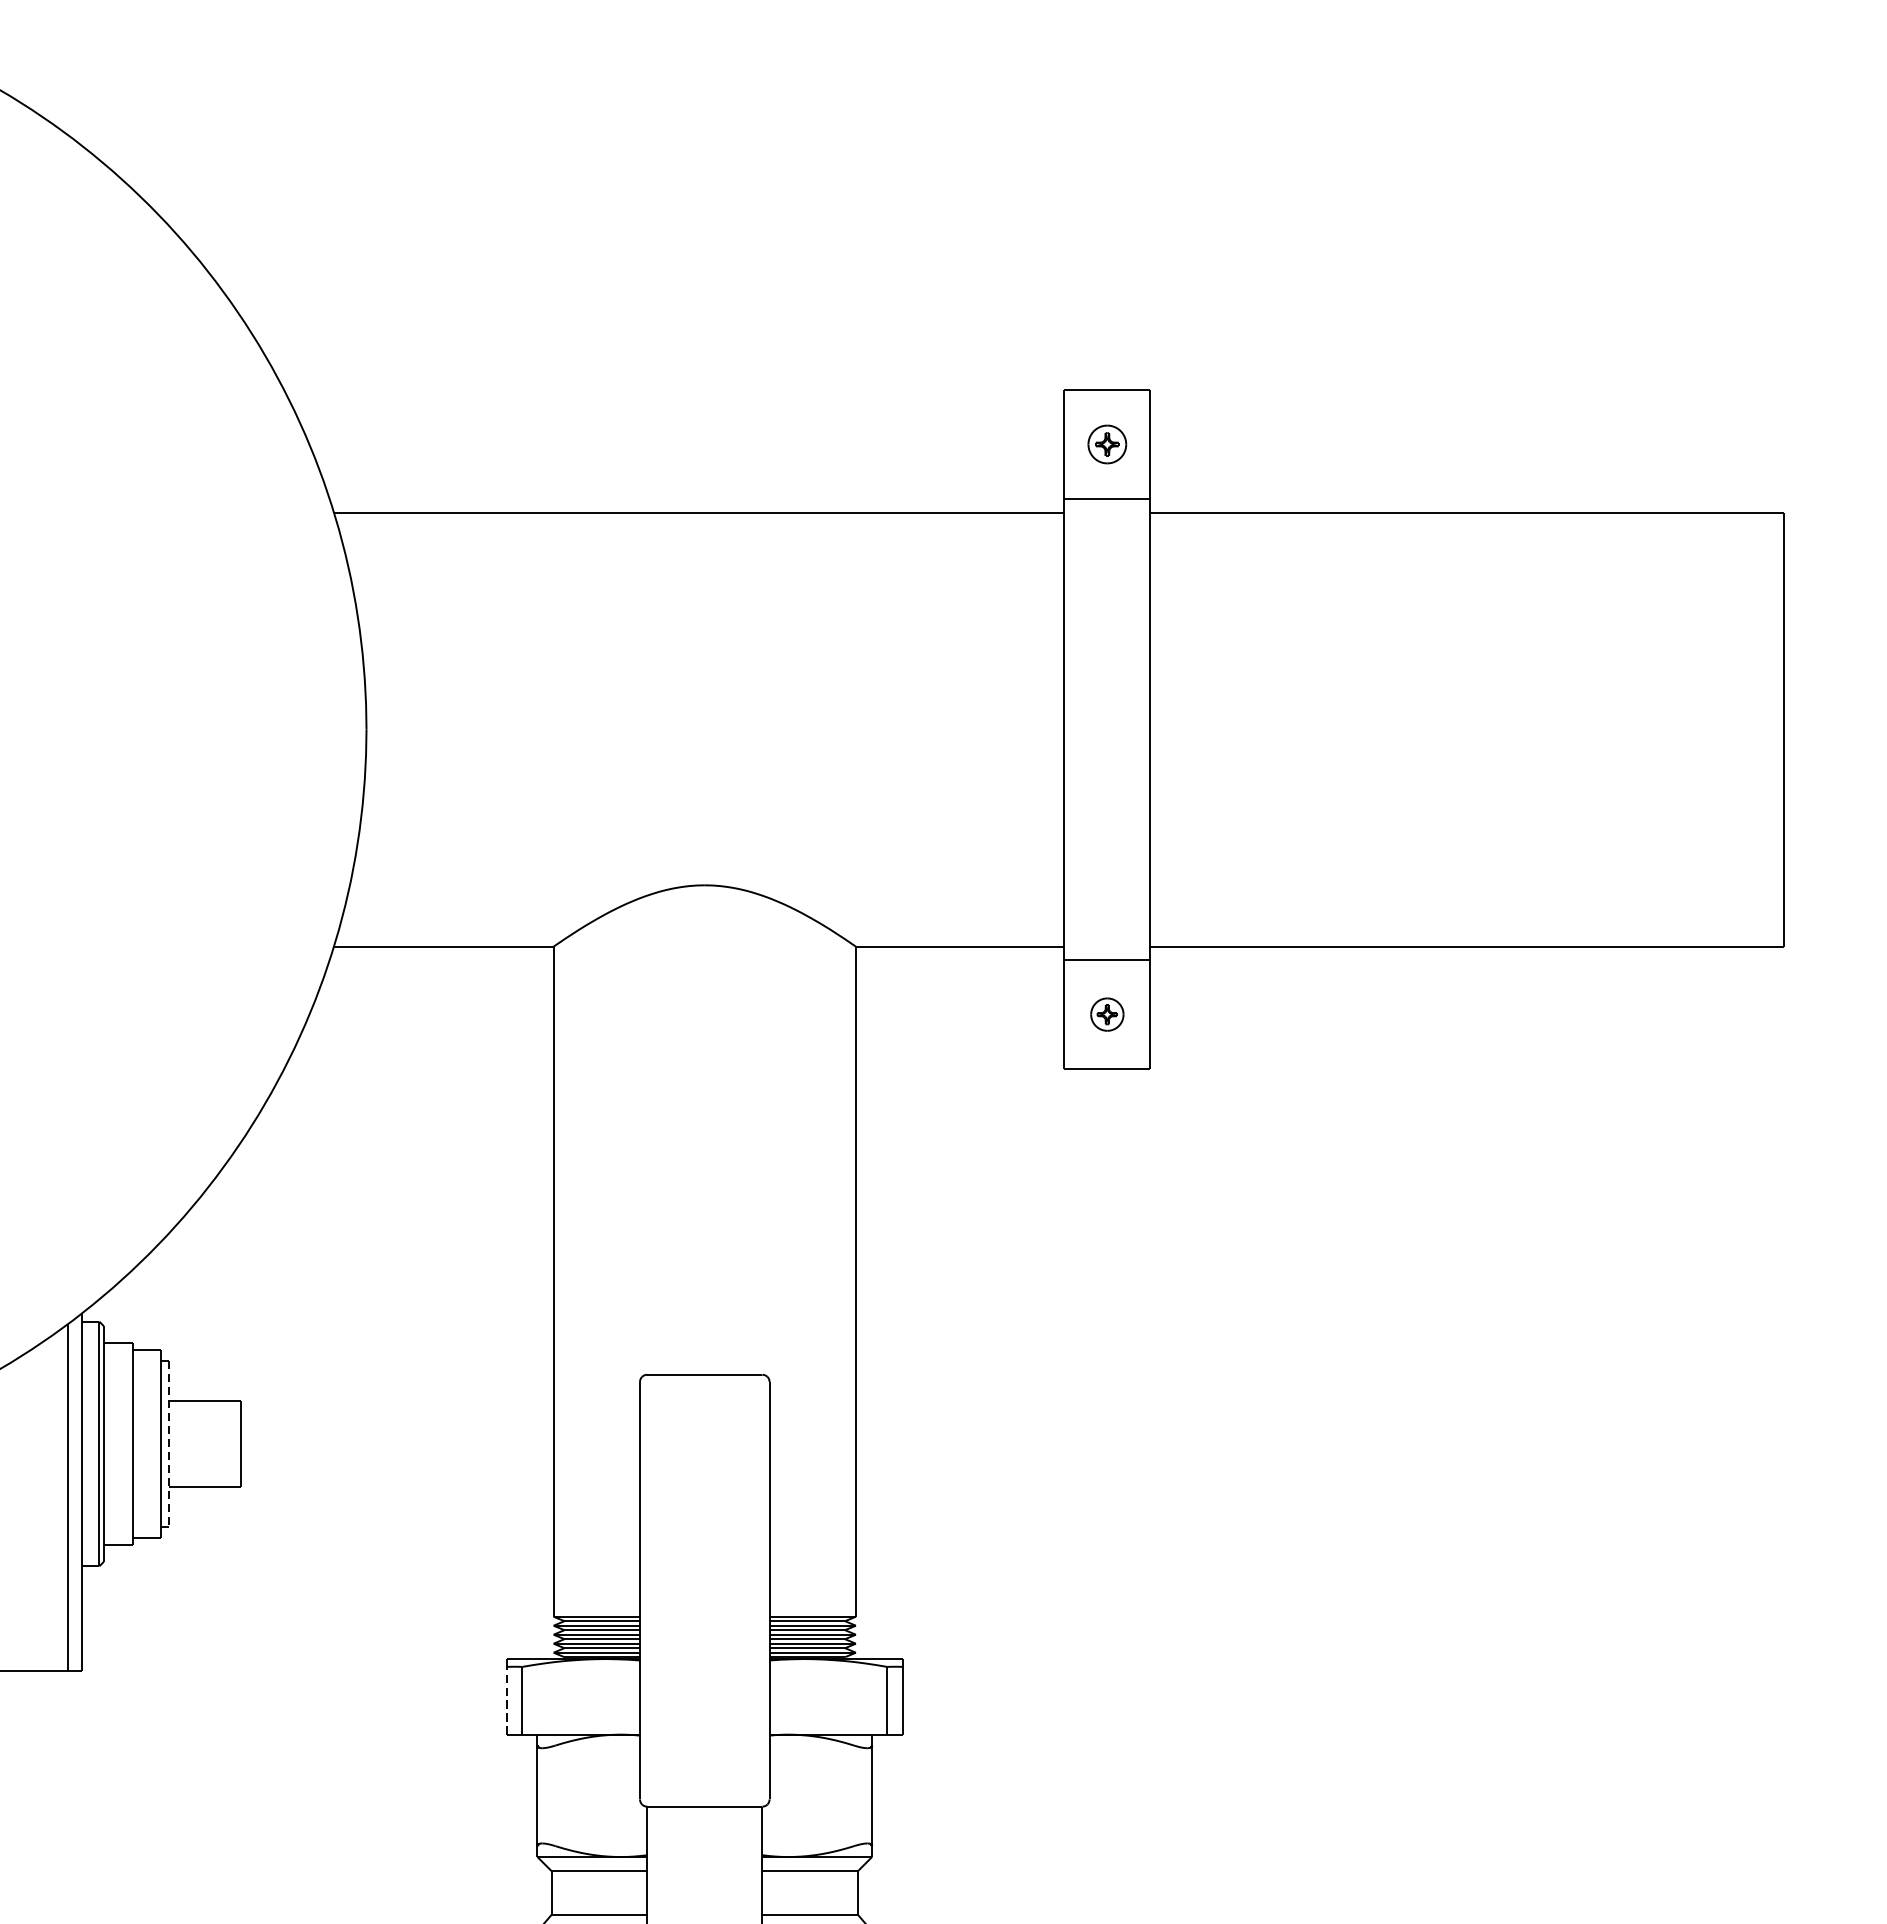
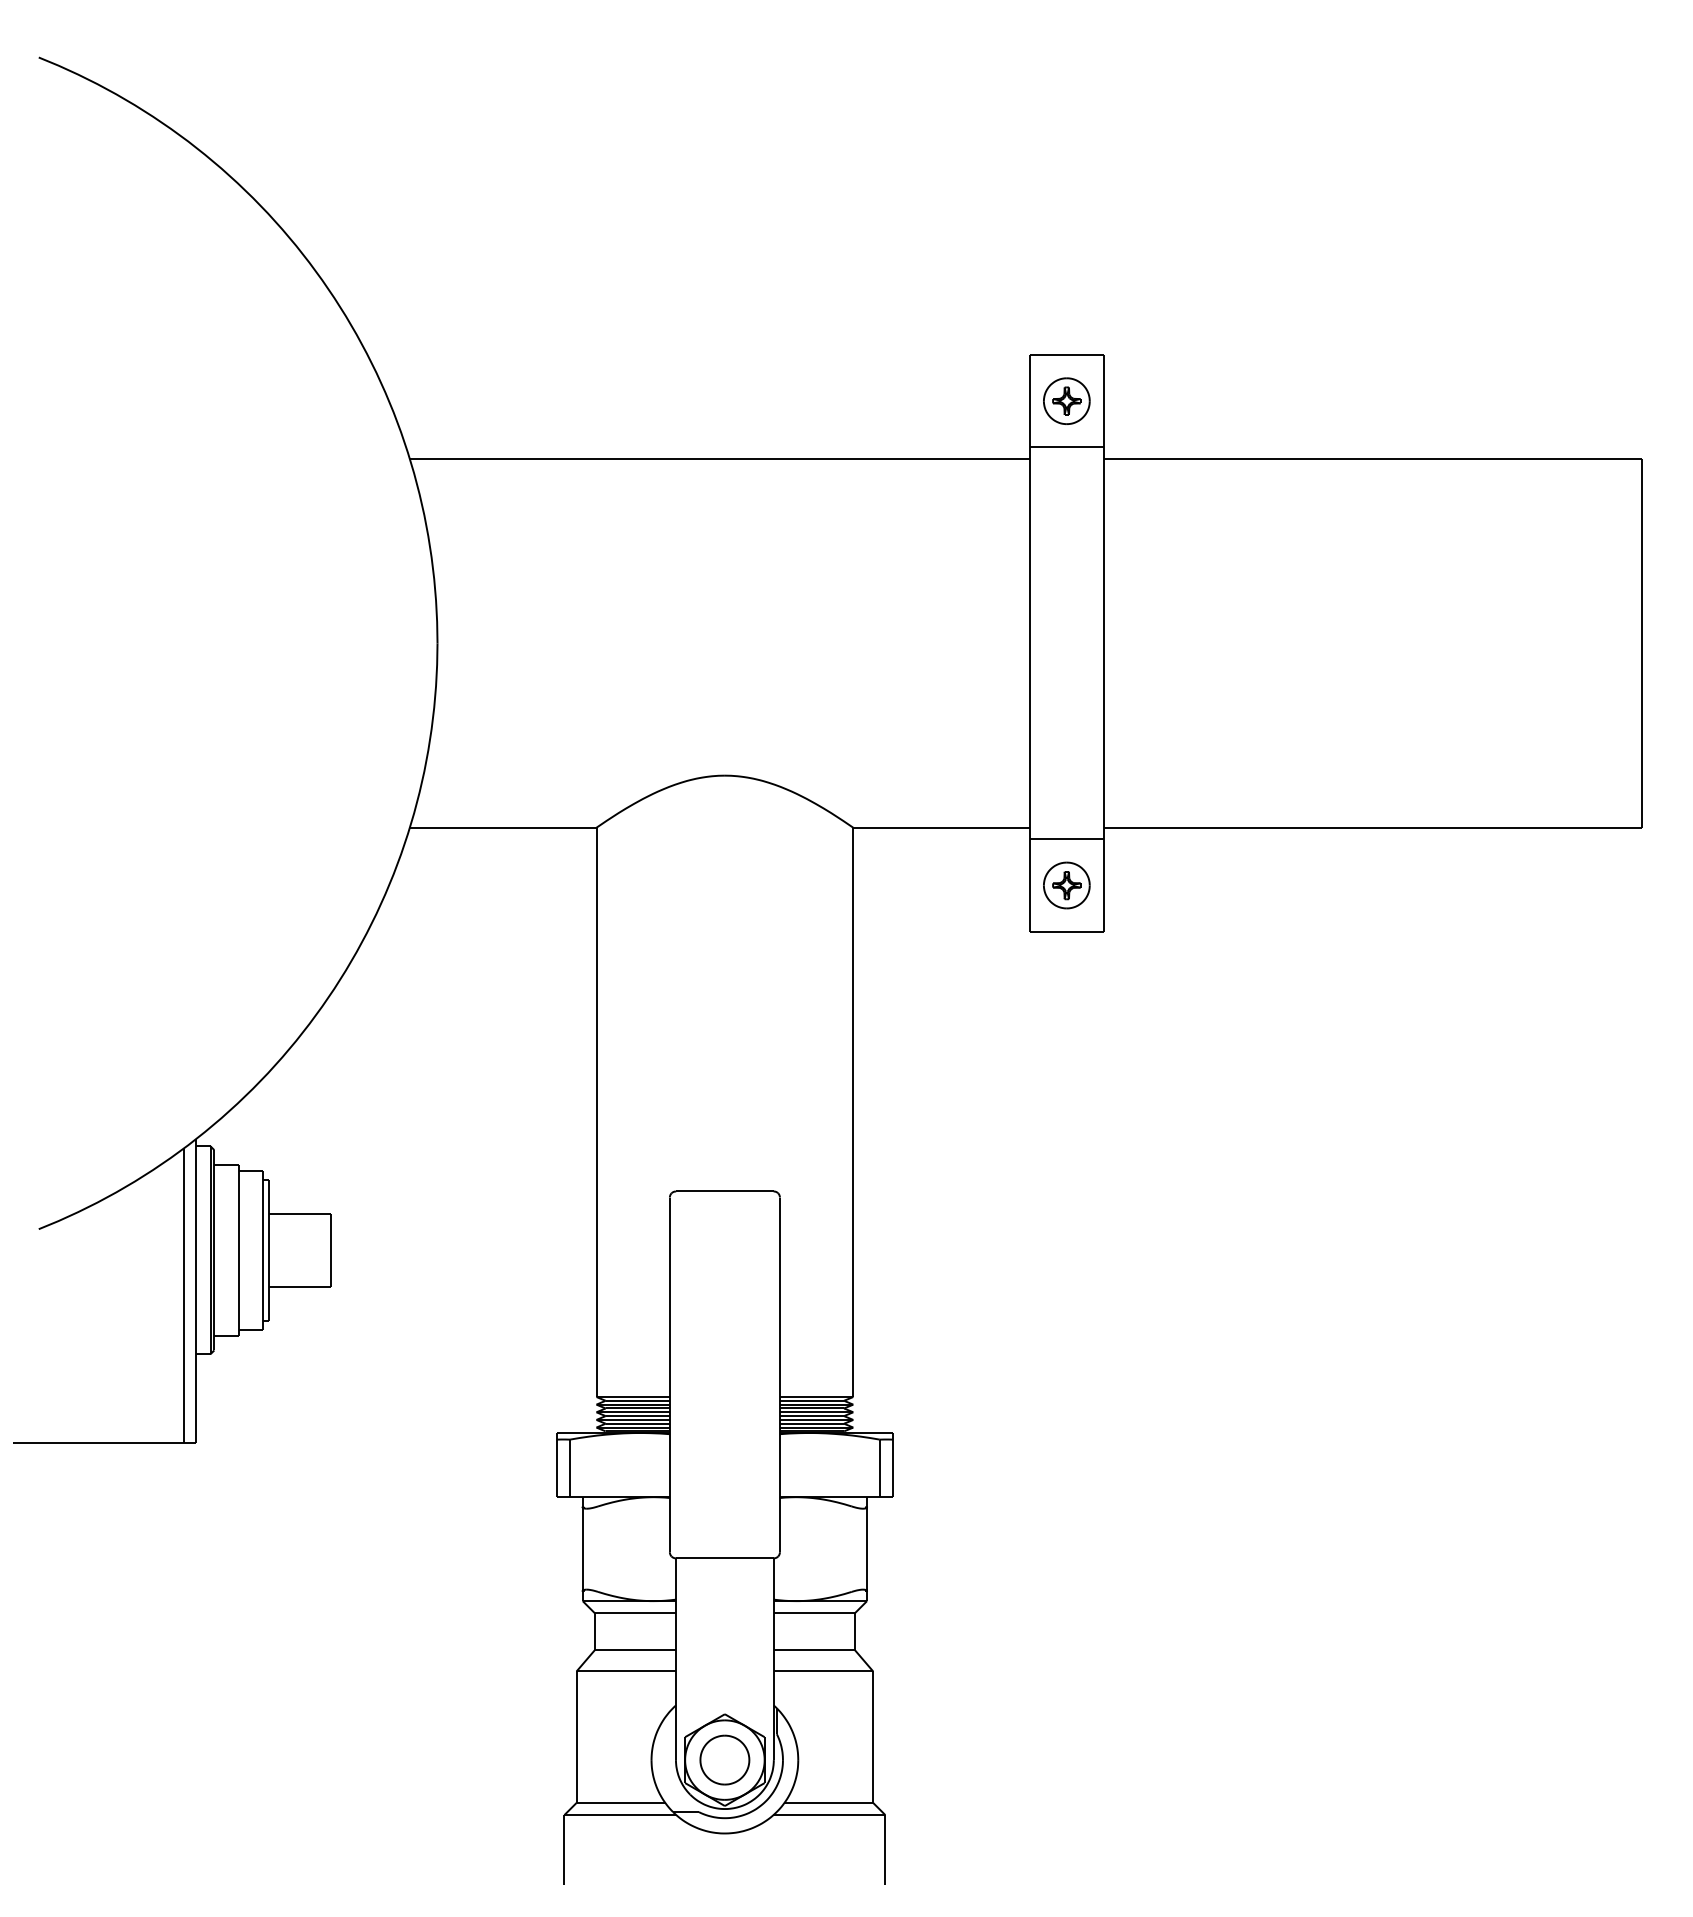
part: (1106, 443) -> (1066, 400), size x1.43
part: (1106, 1014) -> (1066, 885), size x1.67
line: (168, 1444) -> (269, 1250), dashed -> solid
line: (506, 1700) -> (556, 1468), dashed -> solid

